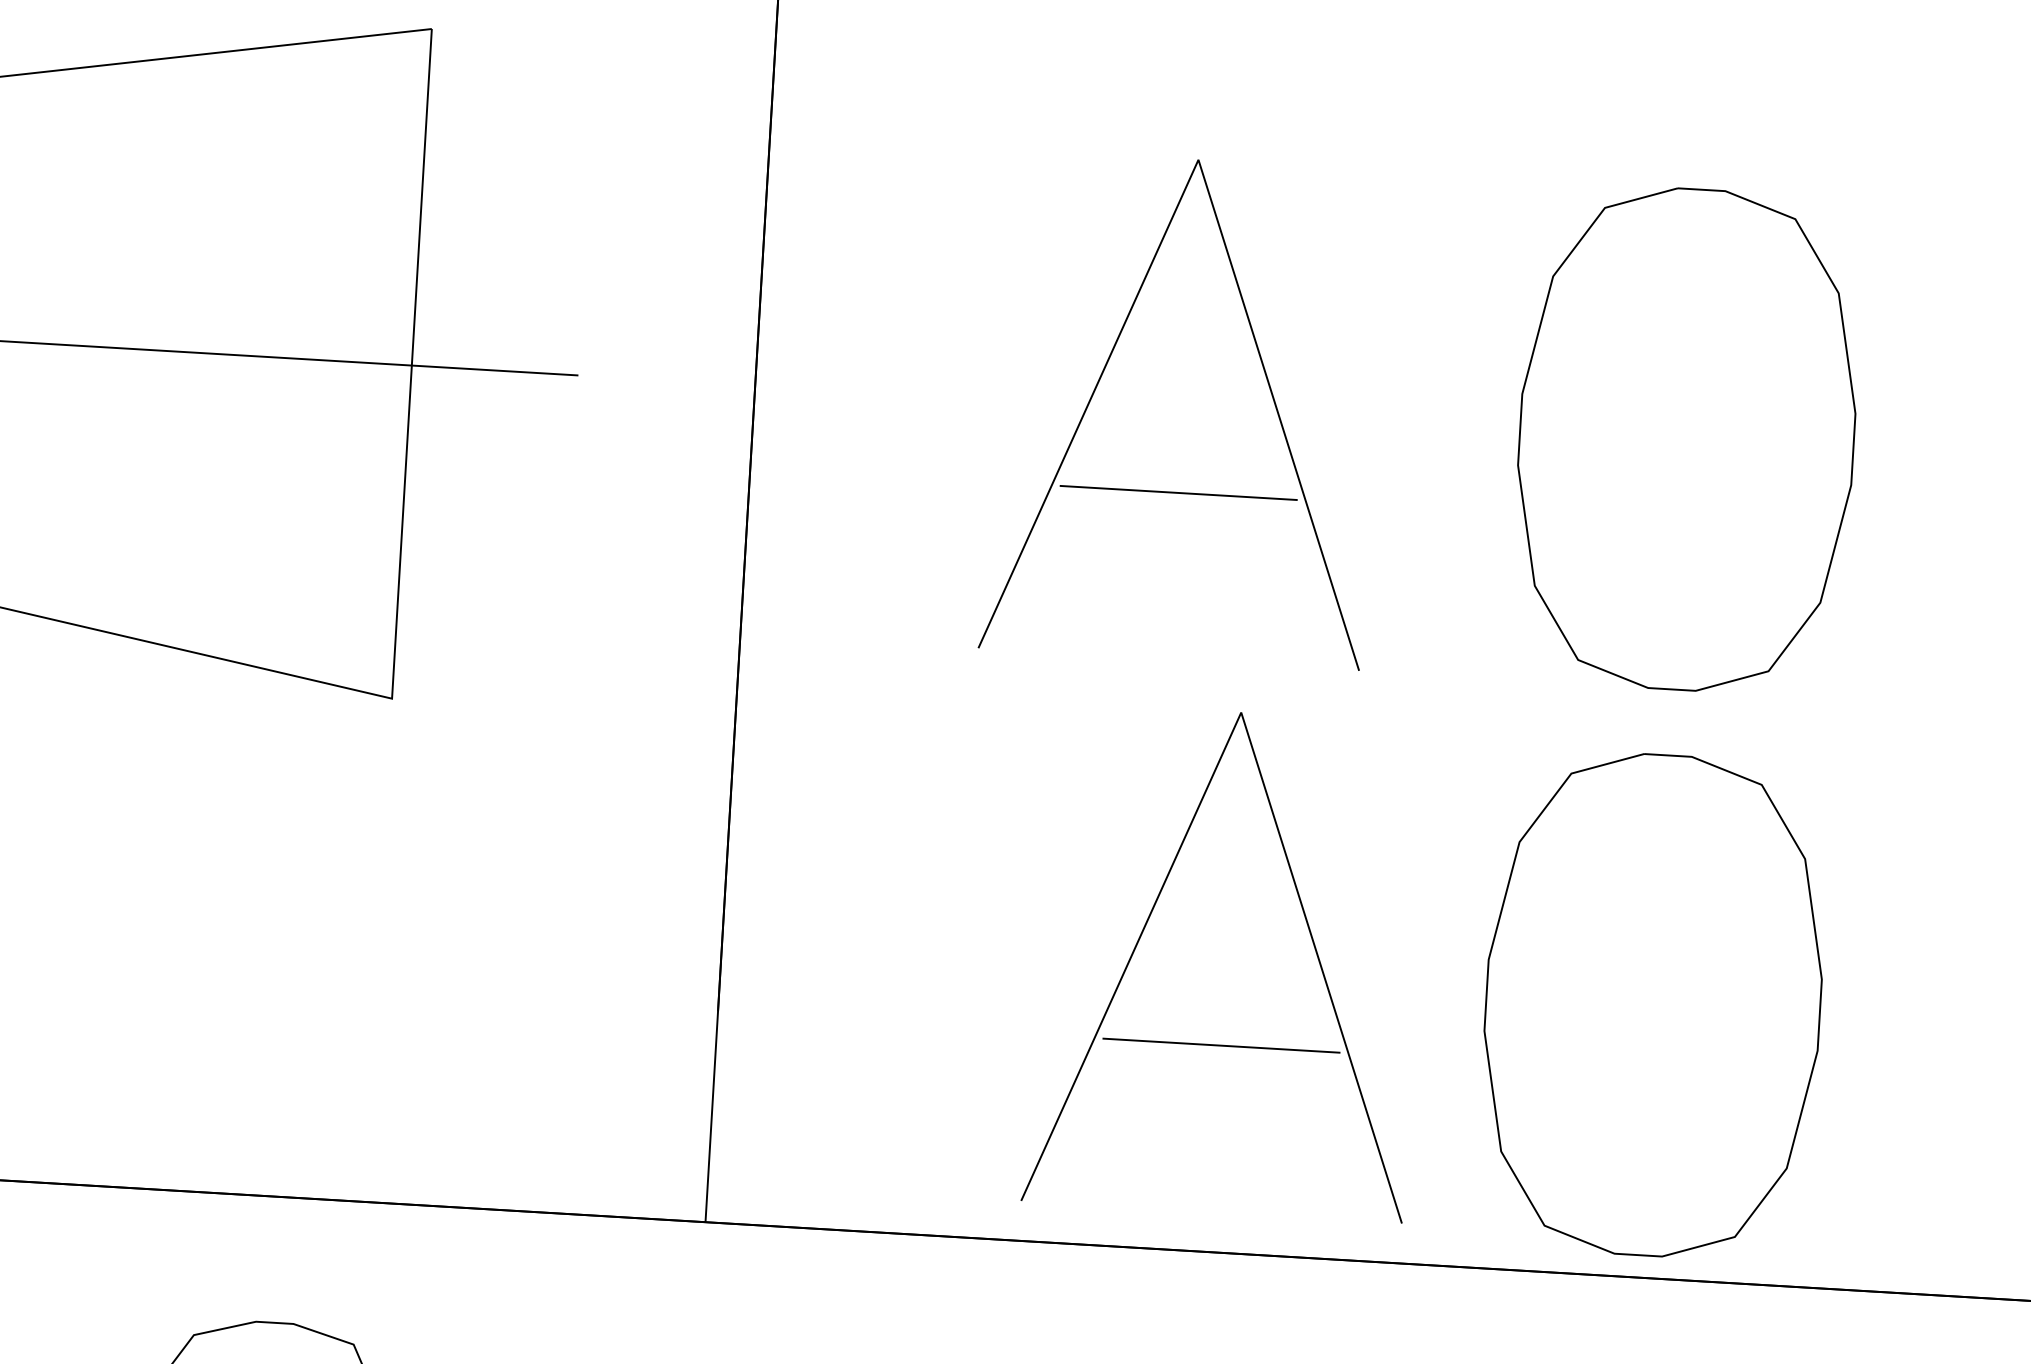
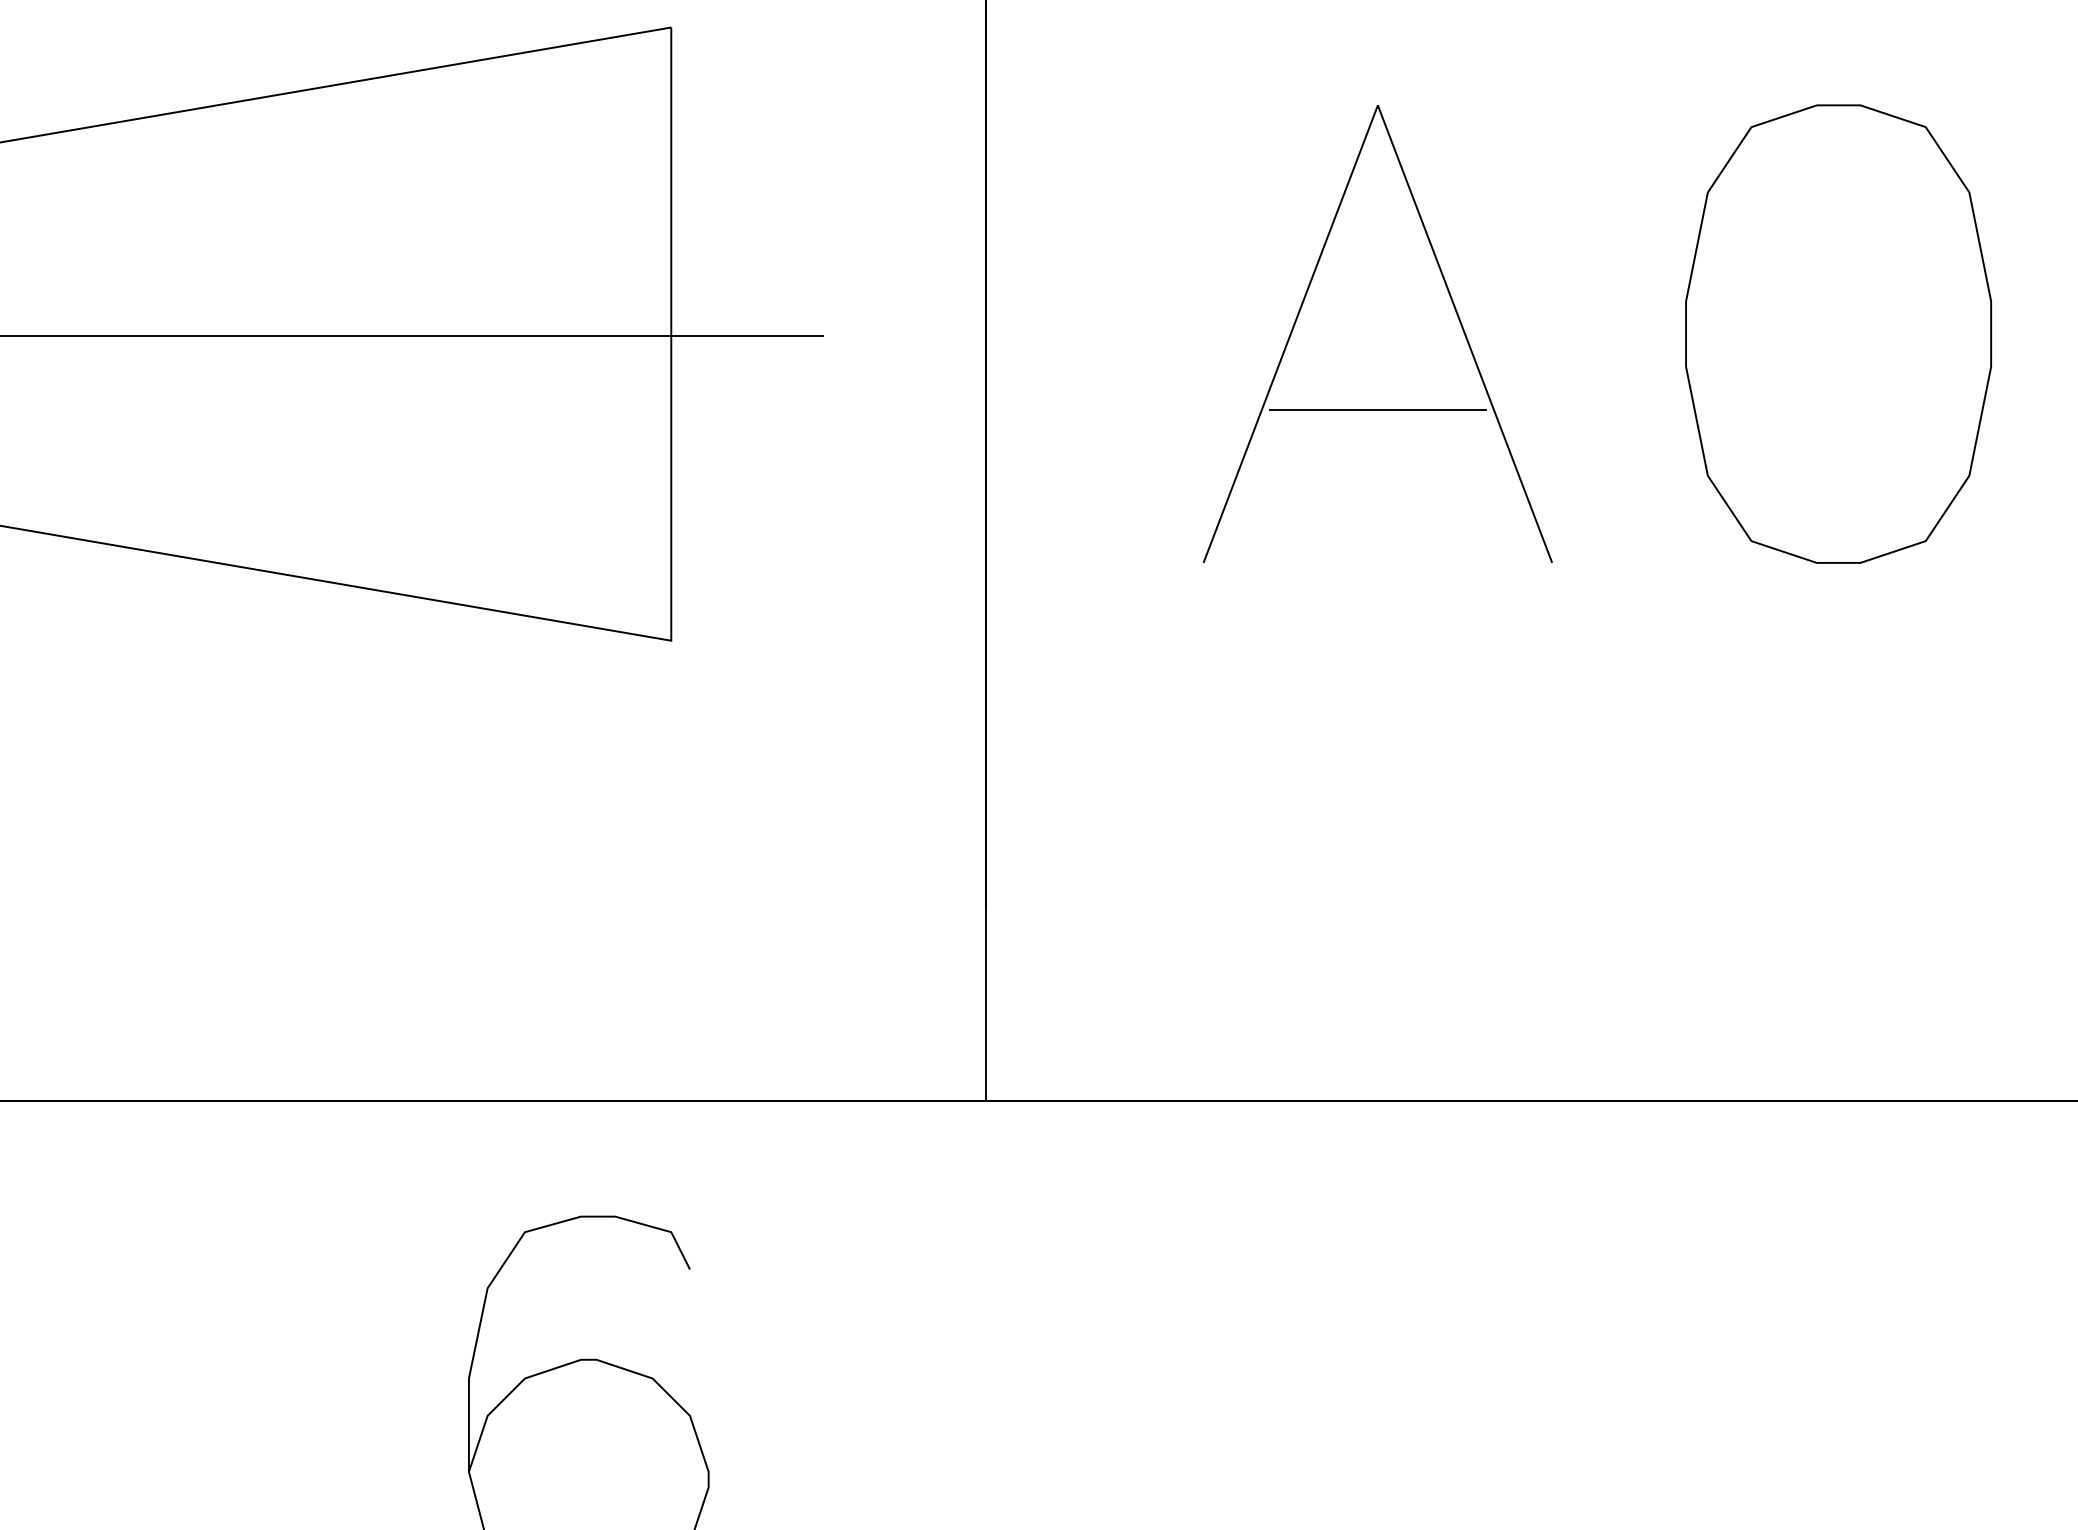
part: (1653, 1004) -> (1838, 851), removed
part: (1221, 1044) -> (1446, 911), removed

